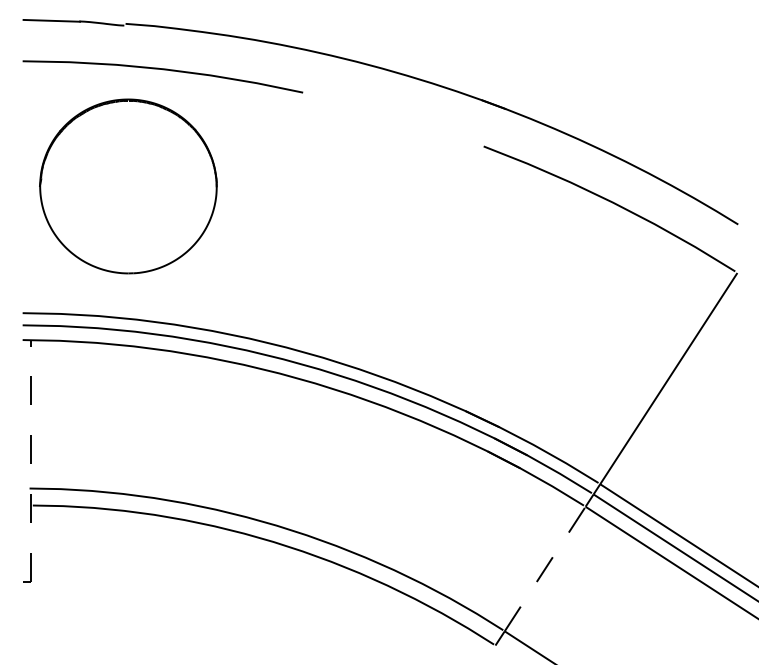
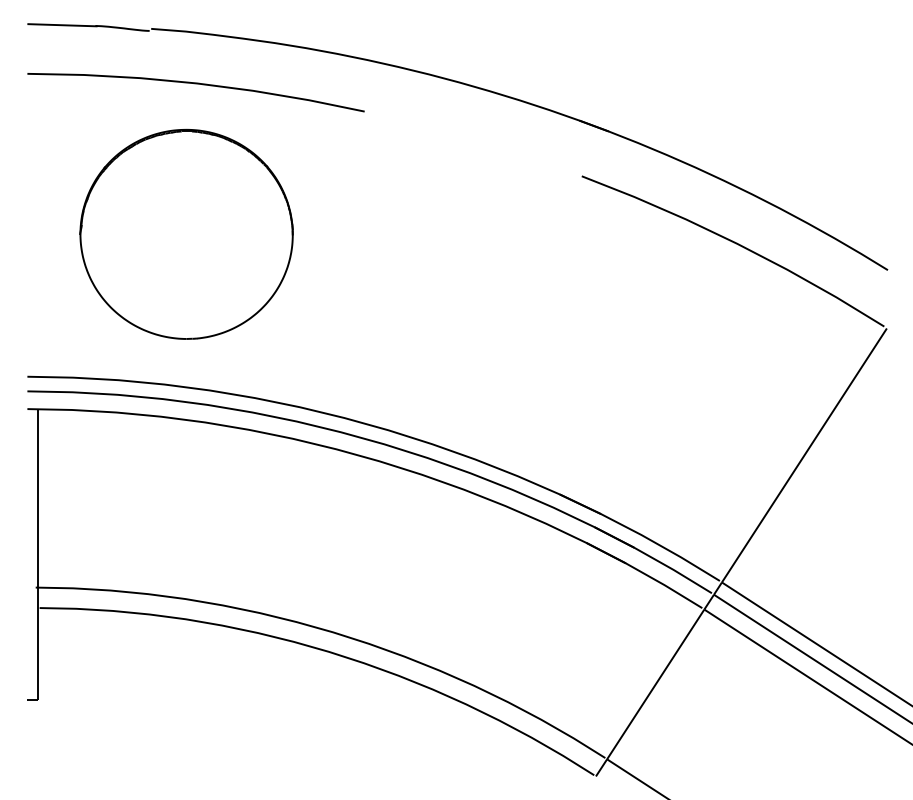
part: (128, 185) -> (186, 233), moved
line: (31, 460) -> (37, 554), dashed -> solid
line: (545, 569) -> (656, 684), dashed -> solid

